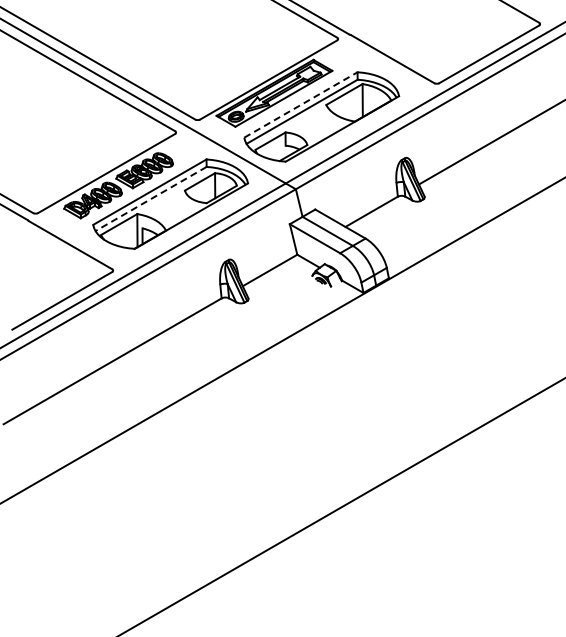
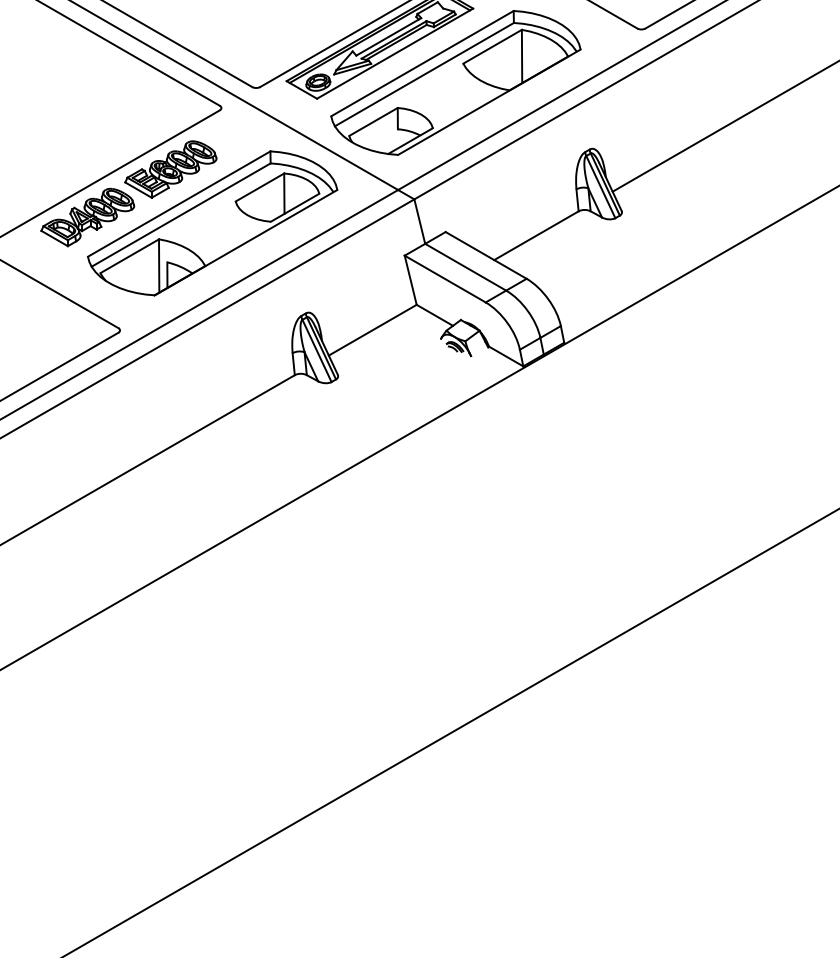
line: (301, 104) -> (423, 62), dashed -> solid
line: (150, 199) -> (180, 215), dashed -> solid

